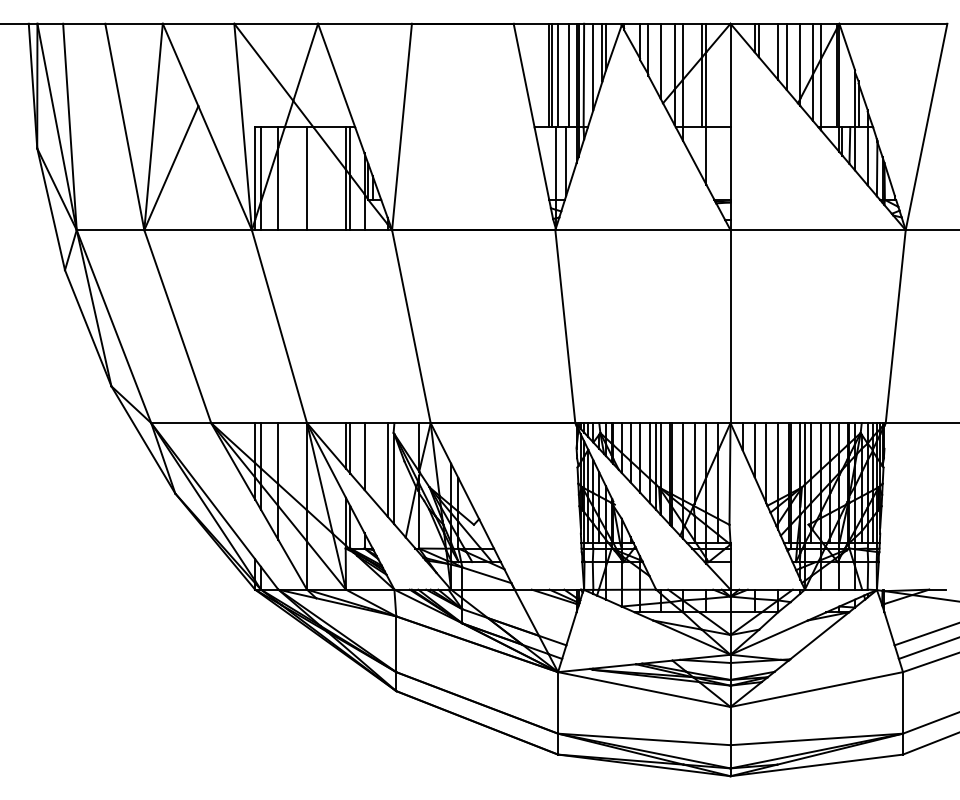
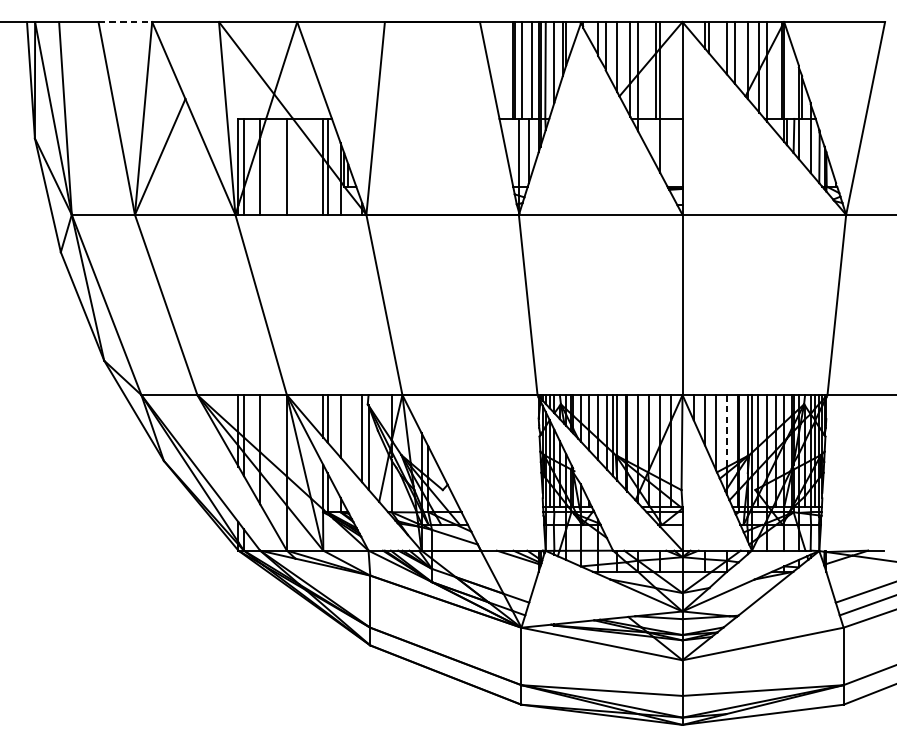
line: (134, 23) -> (125, 21), solid -> dashed
line: (778, 461) -> (727, 430), solid -> dashed

